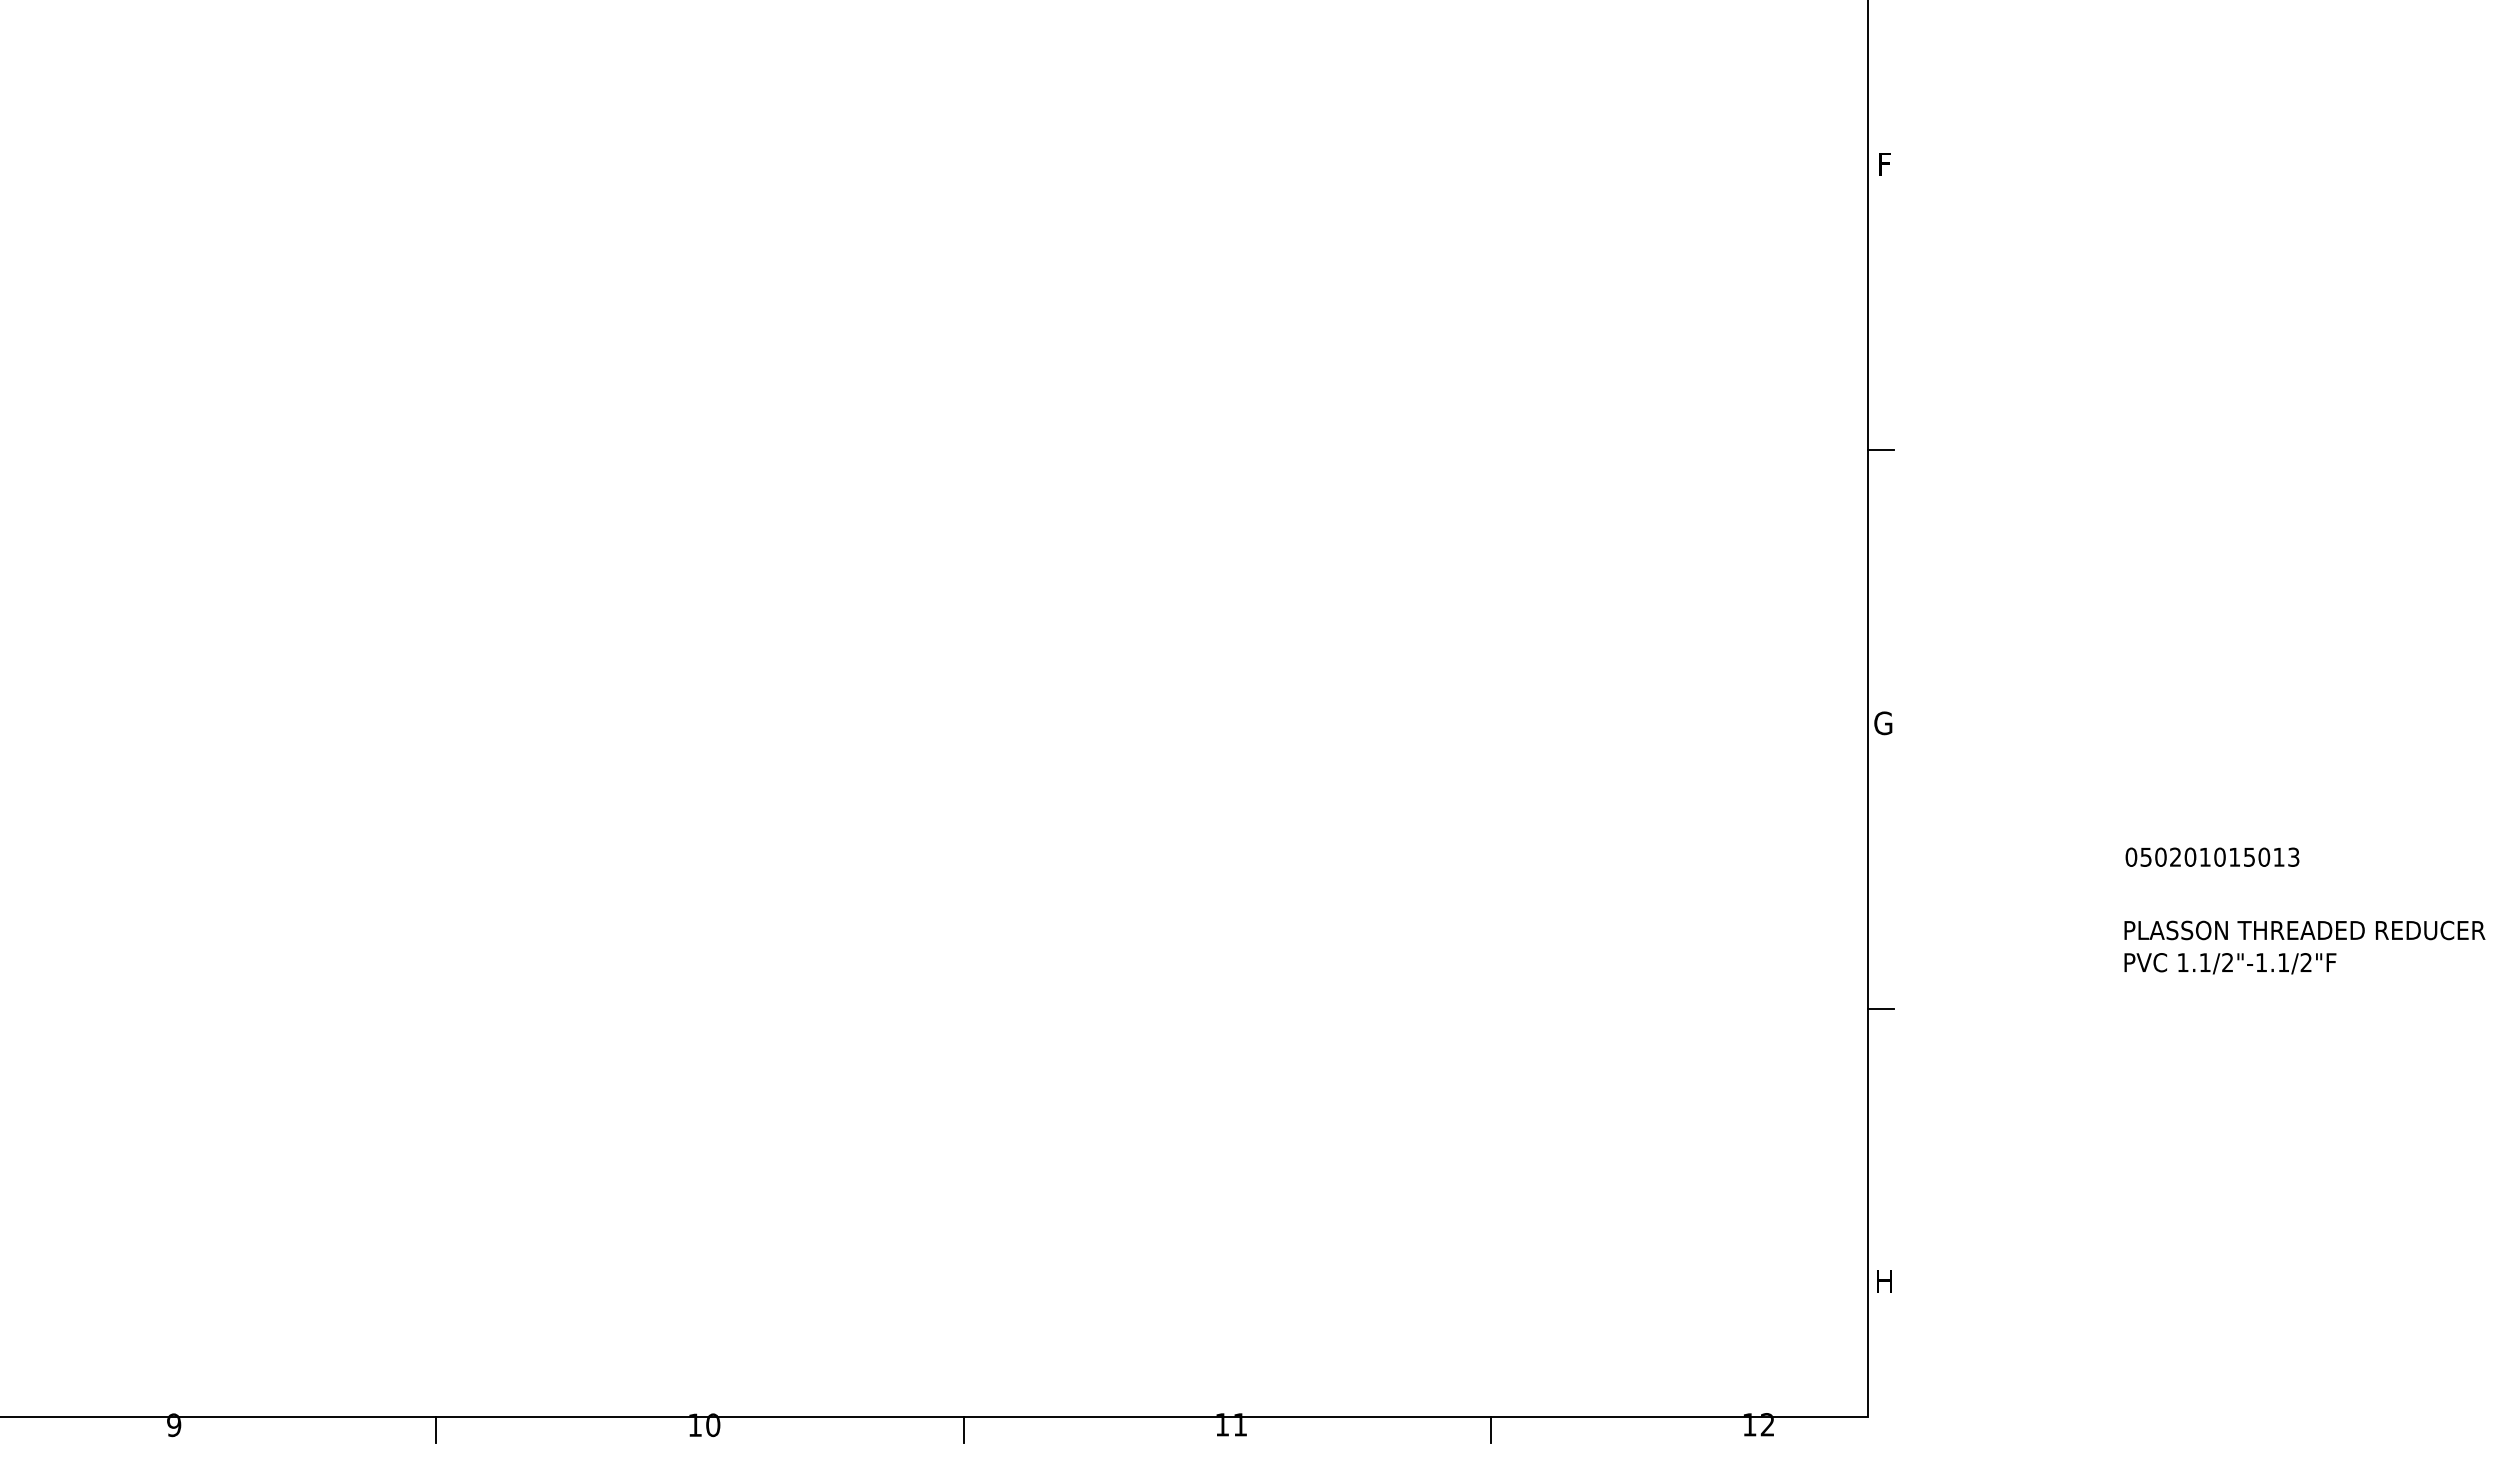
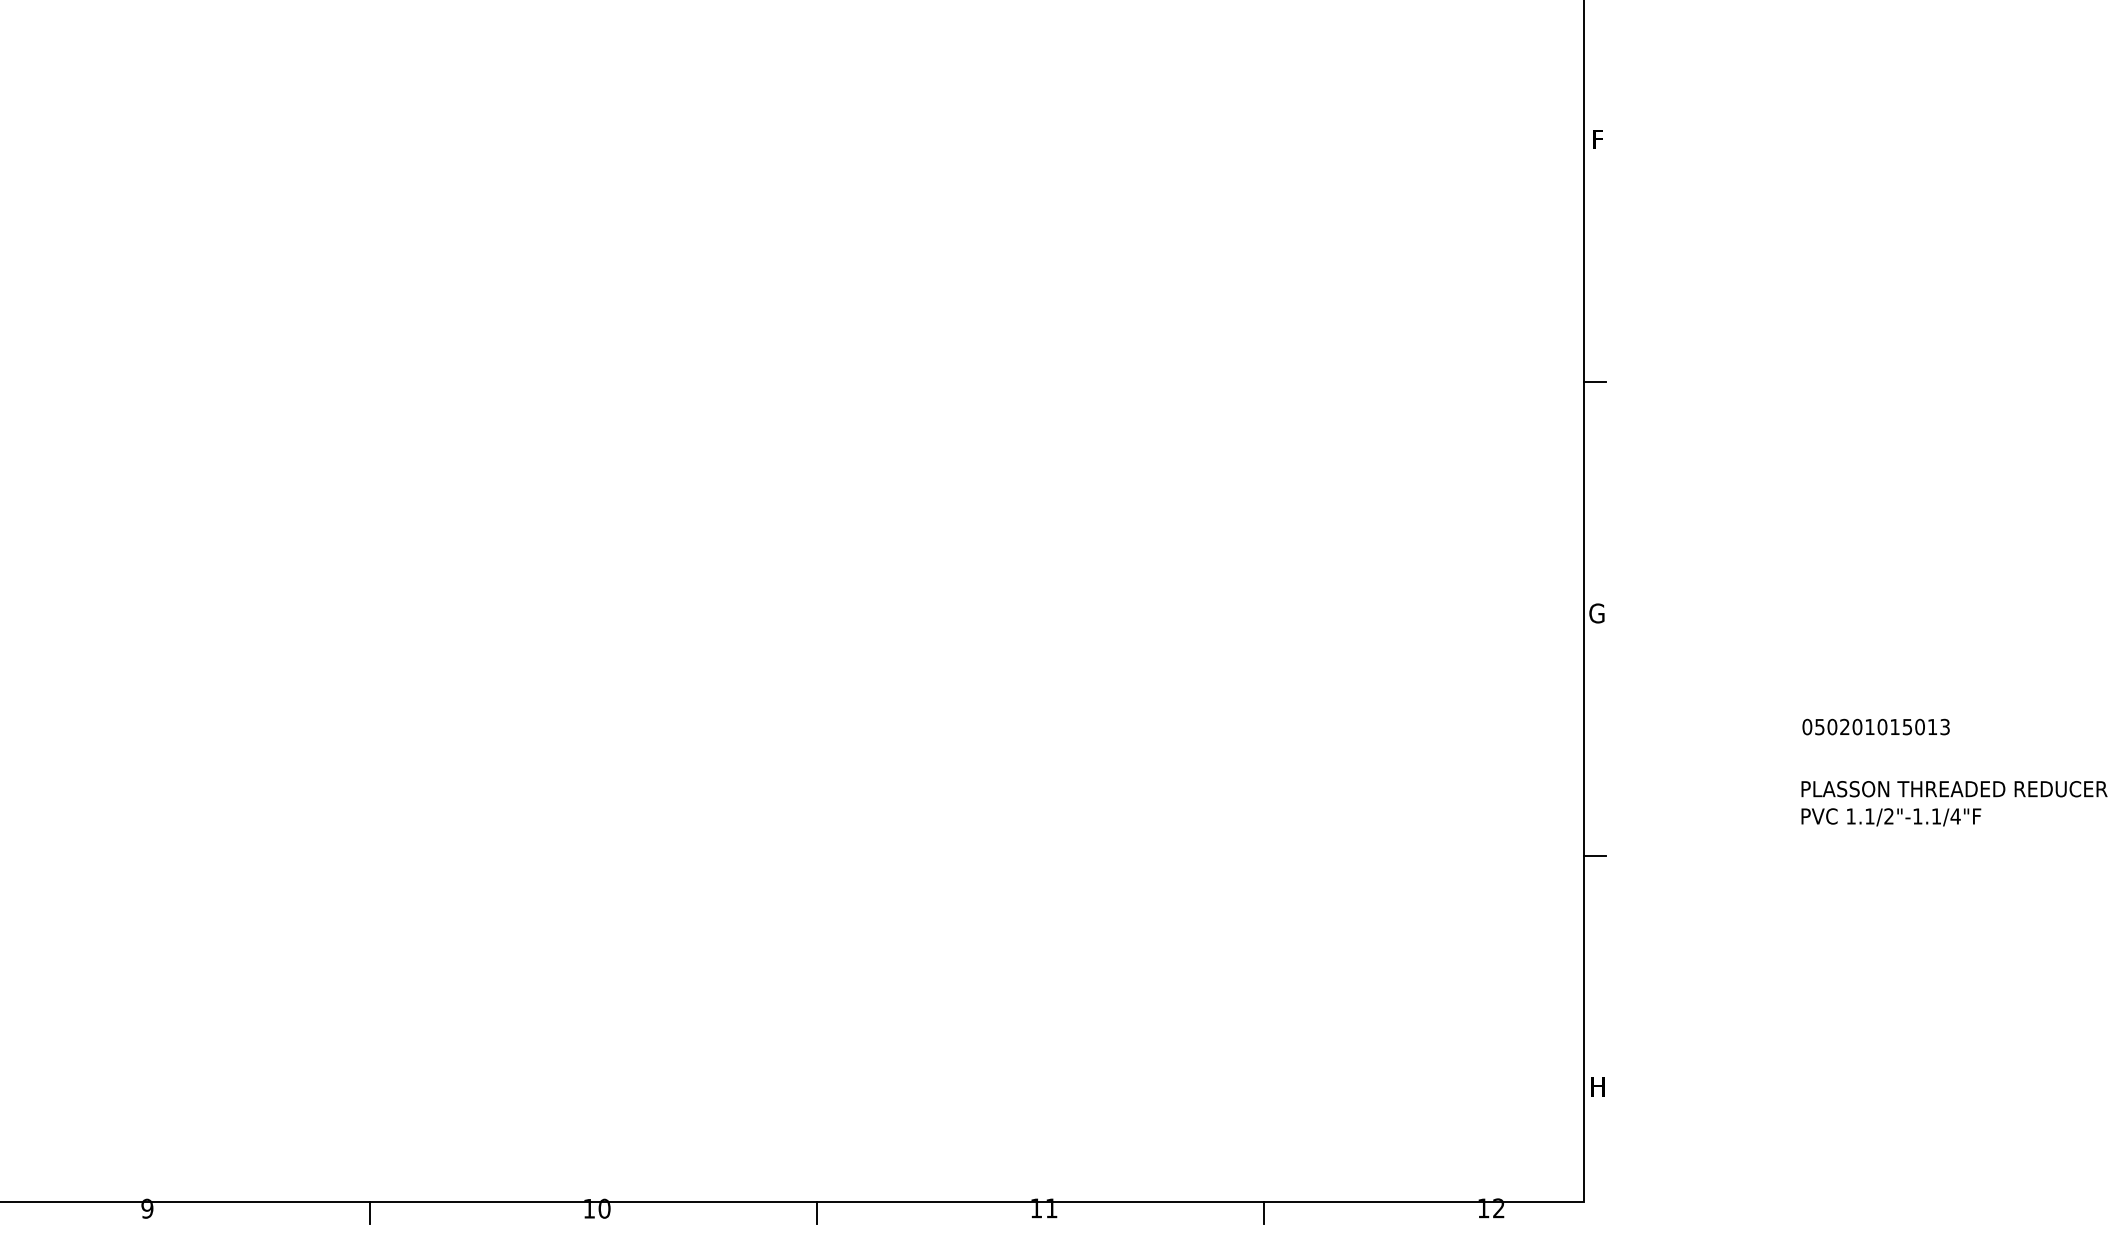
text: (2306, 962) -> (1955, 816), 1.1/2"-1.1/2"F -> 1.1/2"-1.1/4"F

